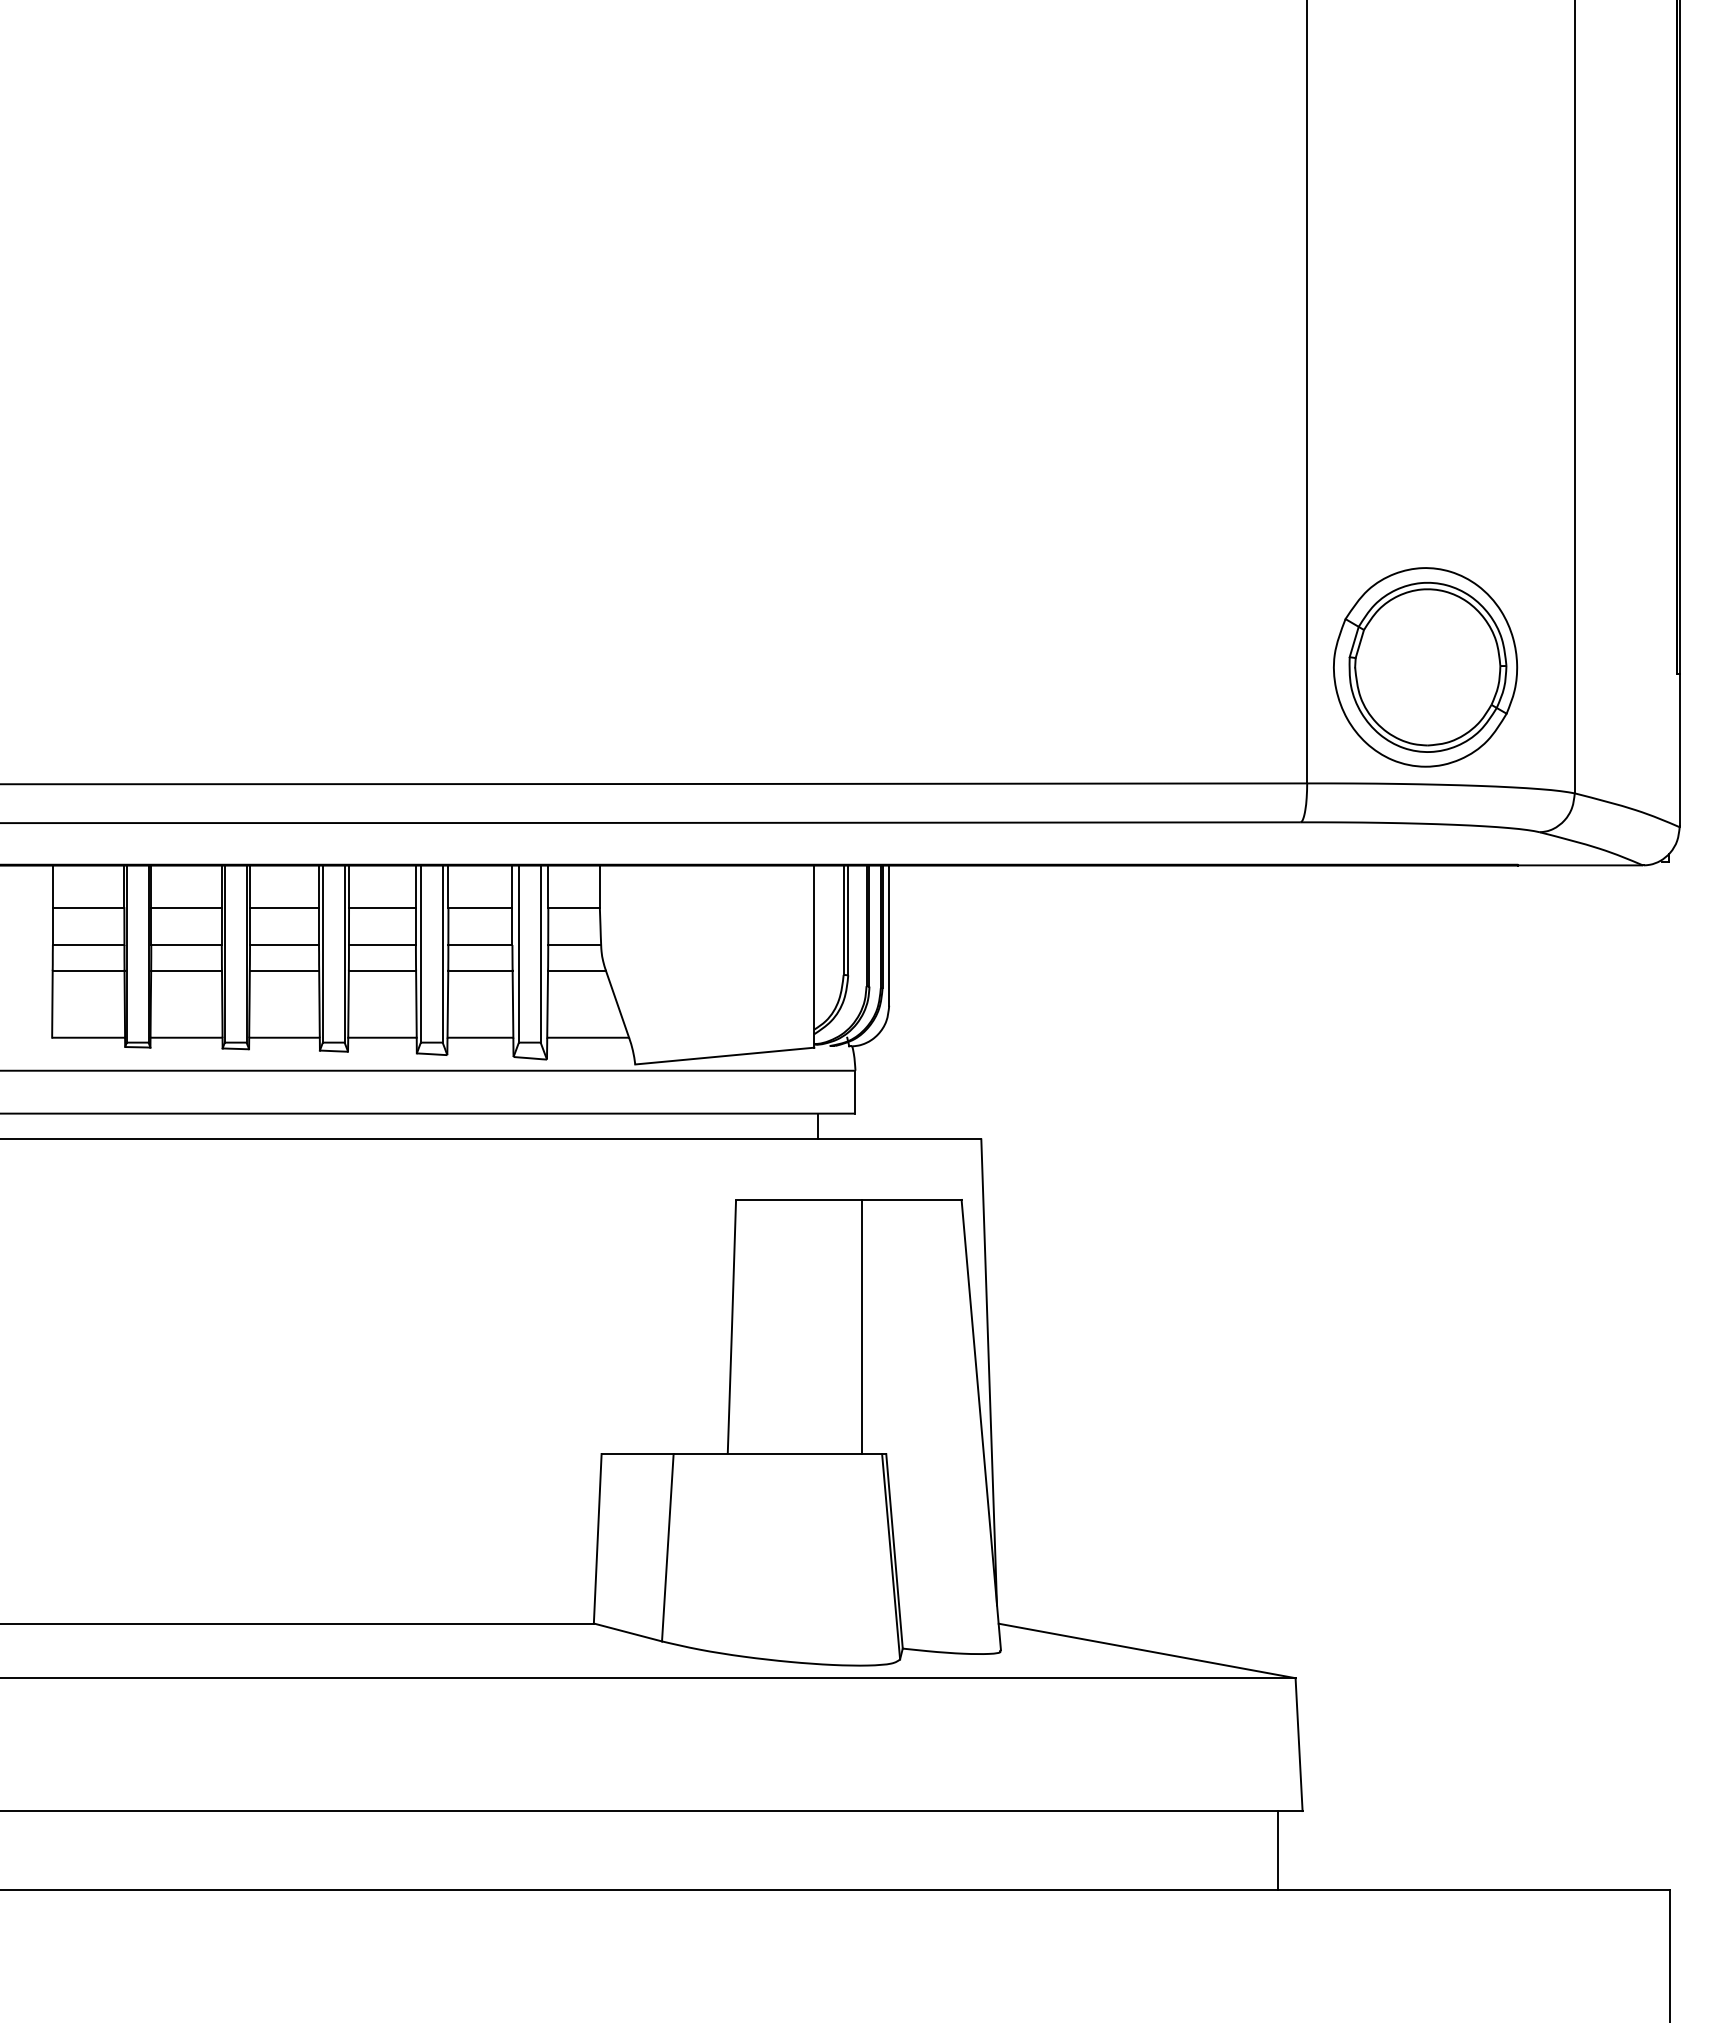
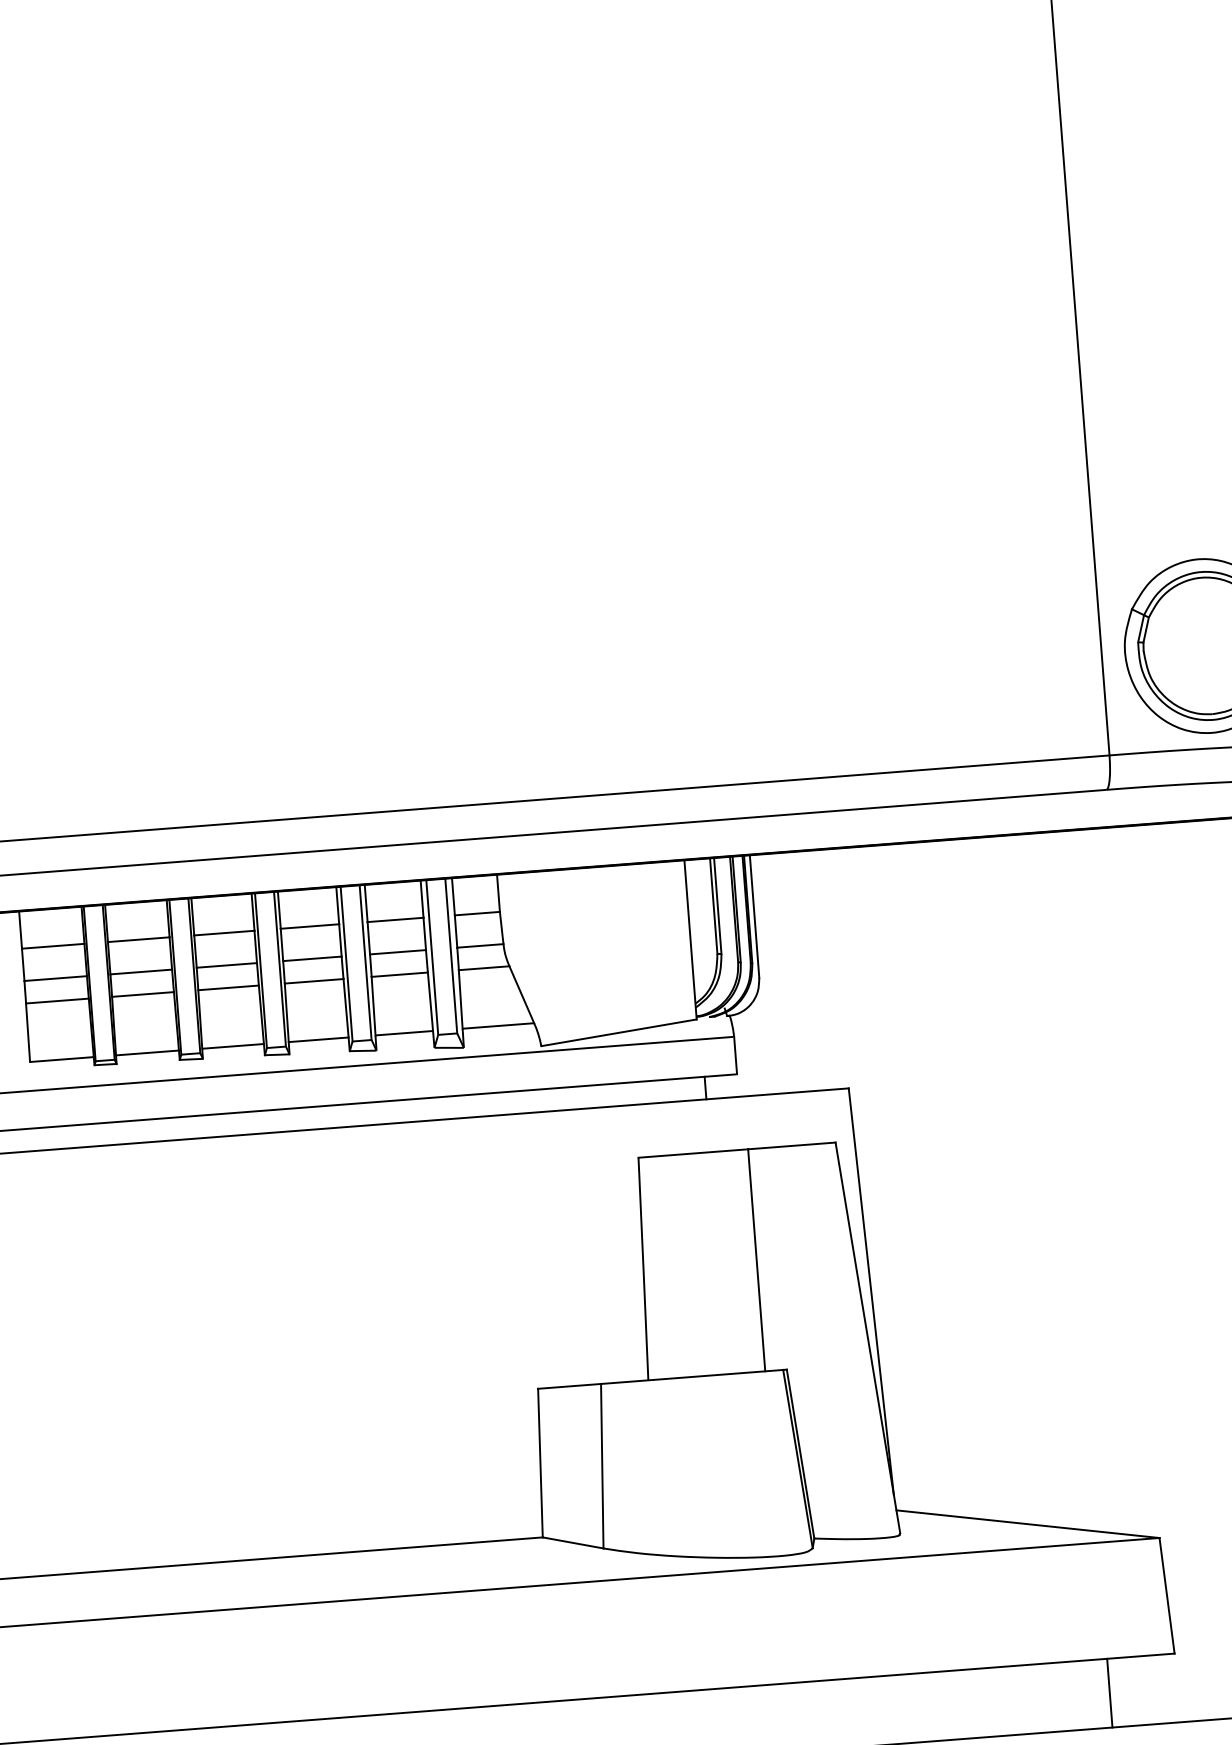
line: (1278, 1850) -> (1109, 1693), moved

